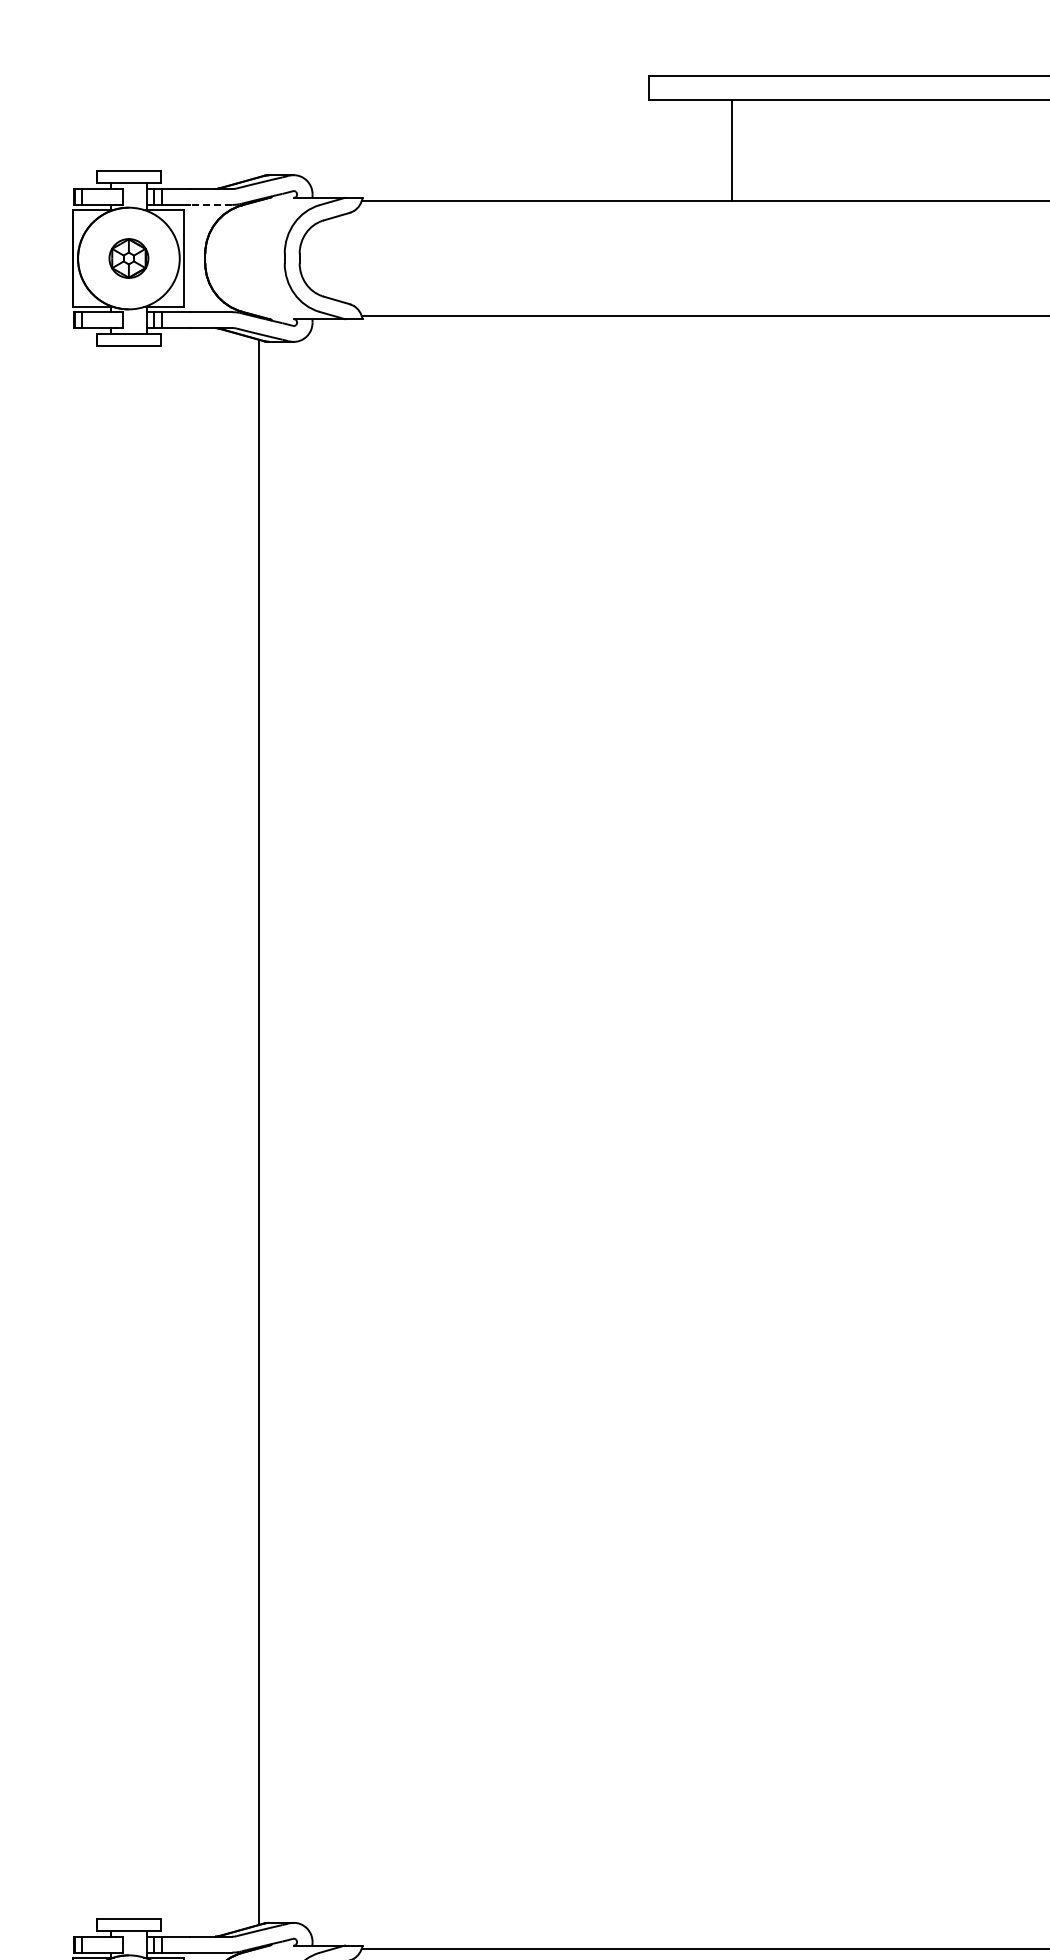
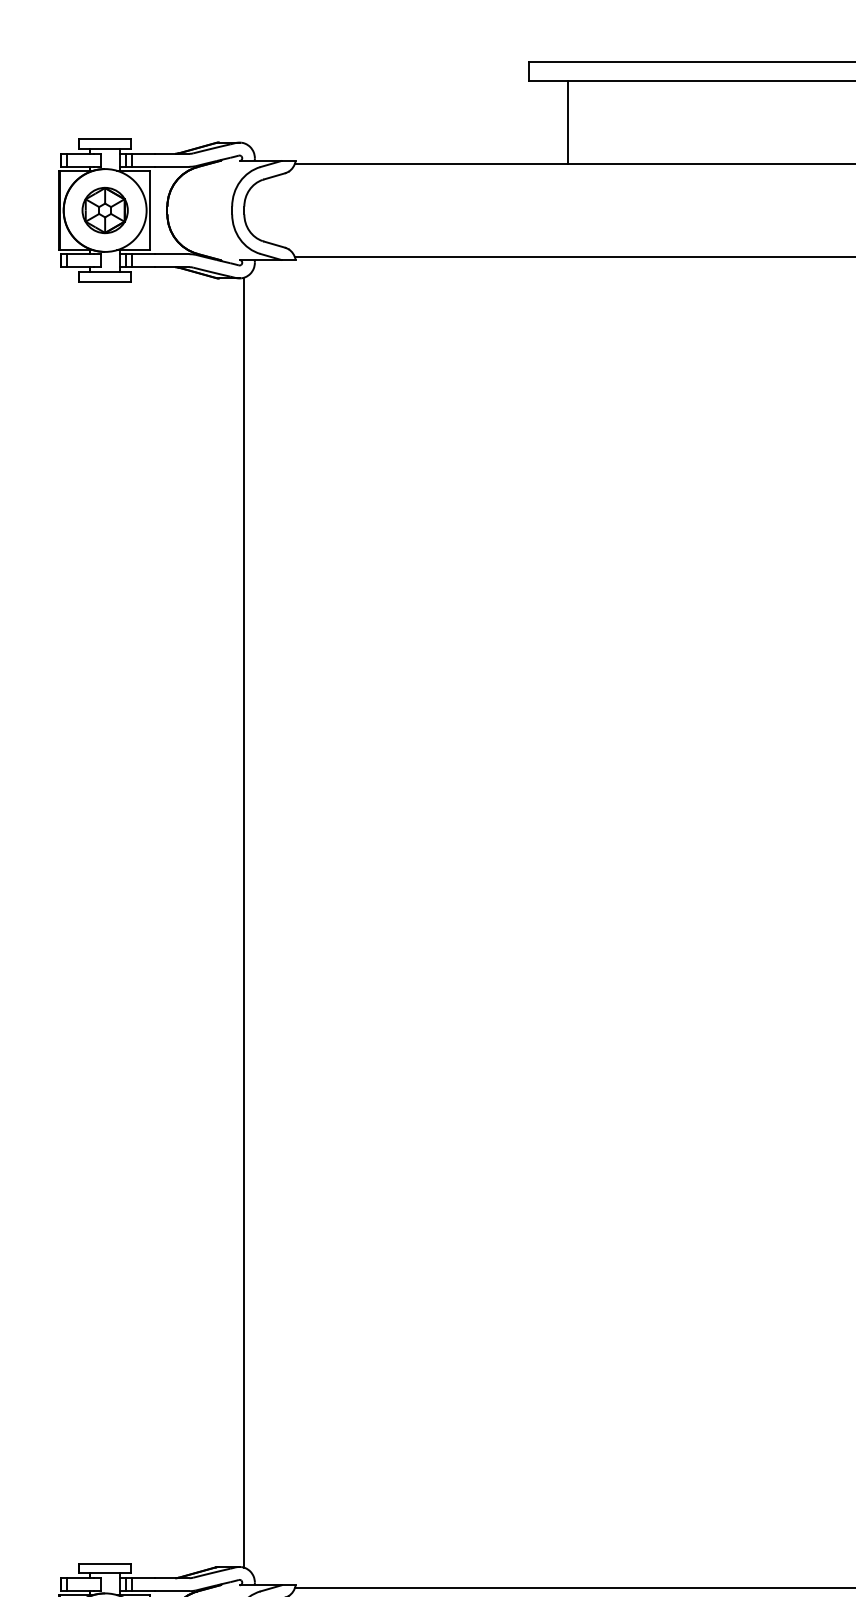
line: (732, 150) -> (567, 122), moved
line: (210, 204) -> (171, 166), dashed -> solid
part: (128, 258) -> (104, 210), size x1.43
line: (259, 1132) -> (244, 922), moved

